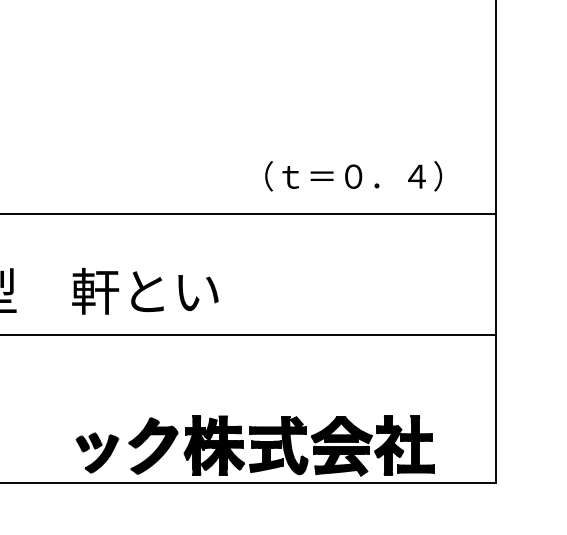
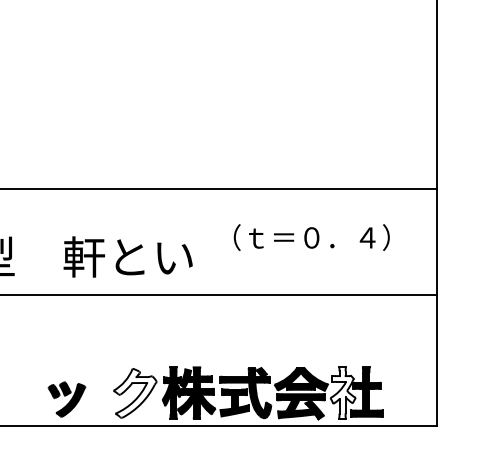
text: (353, 176) -> (311, 237), moved
fill: (152, 445) -> (134, 392), removed
fill: (388, 446) -> (342, 393), removed
part: (96, 452) -> (66, 399), moved

